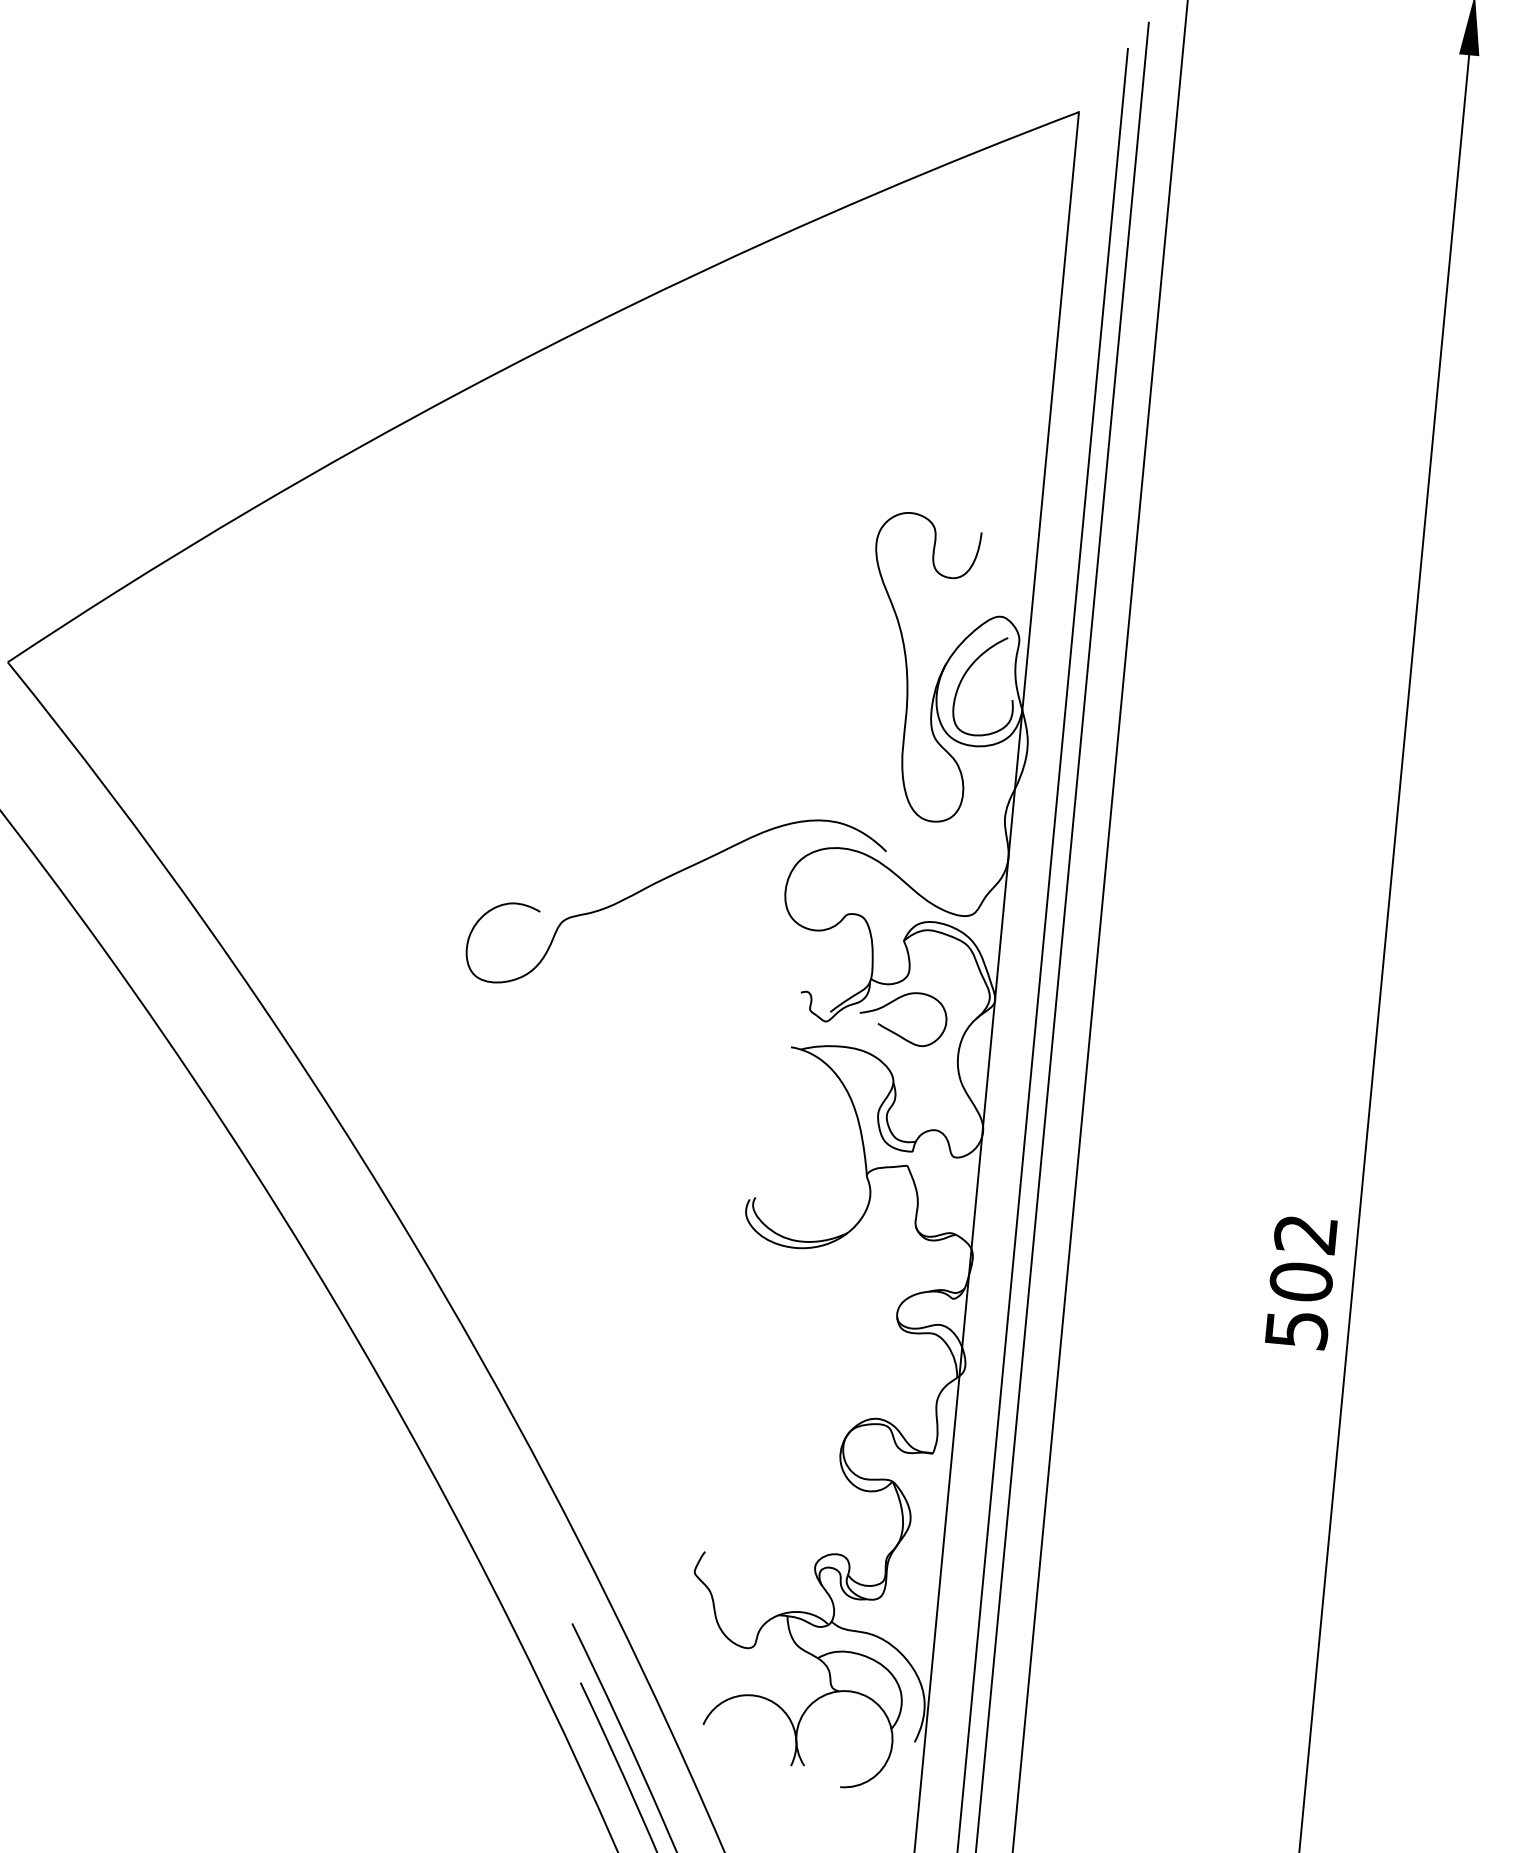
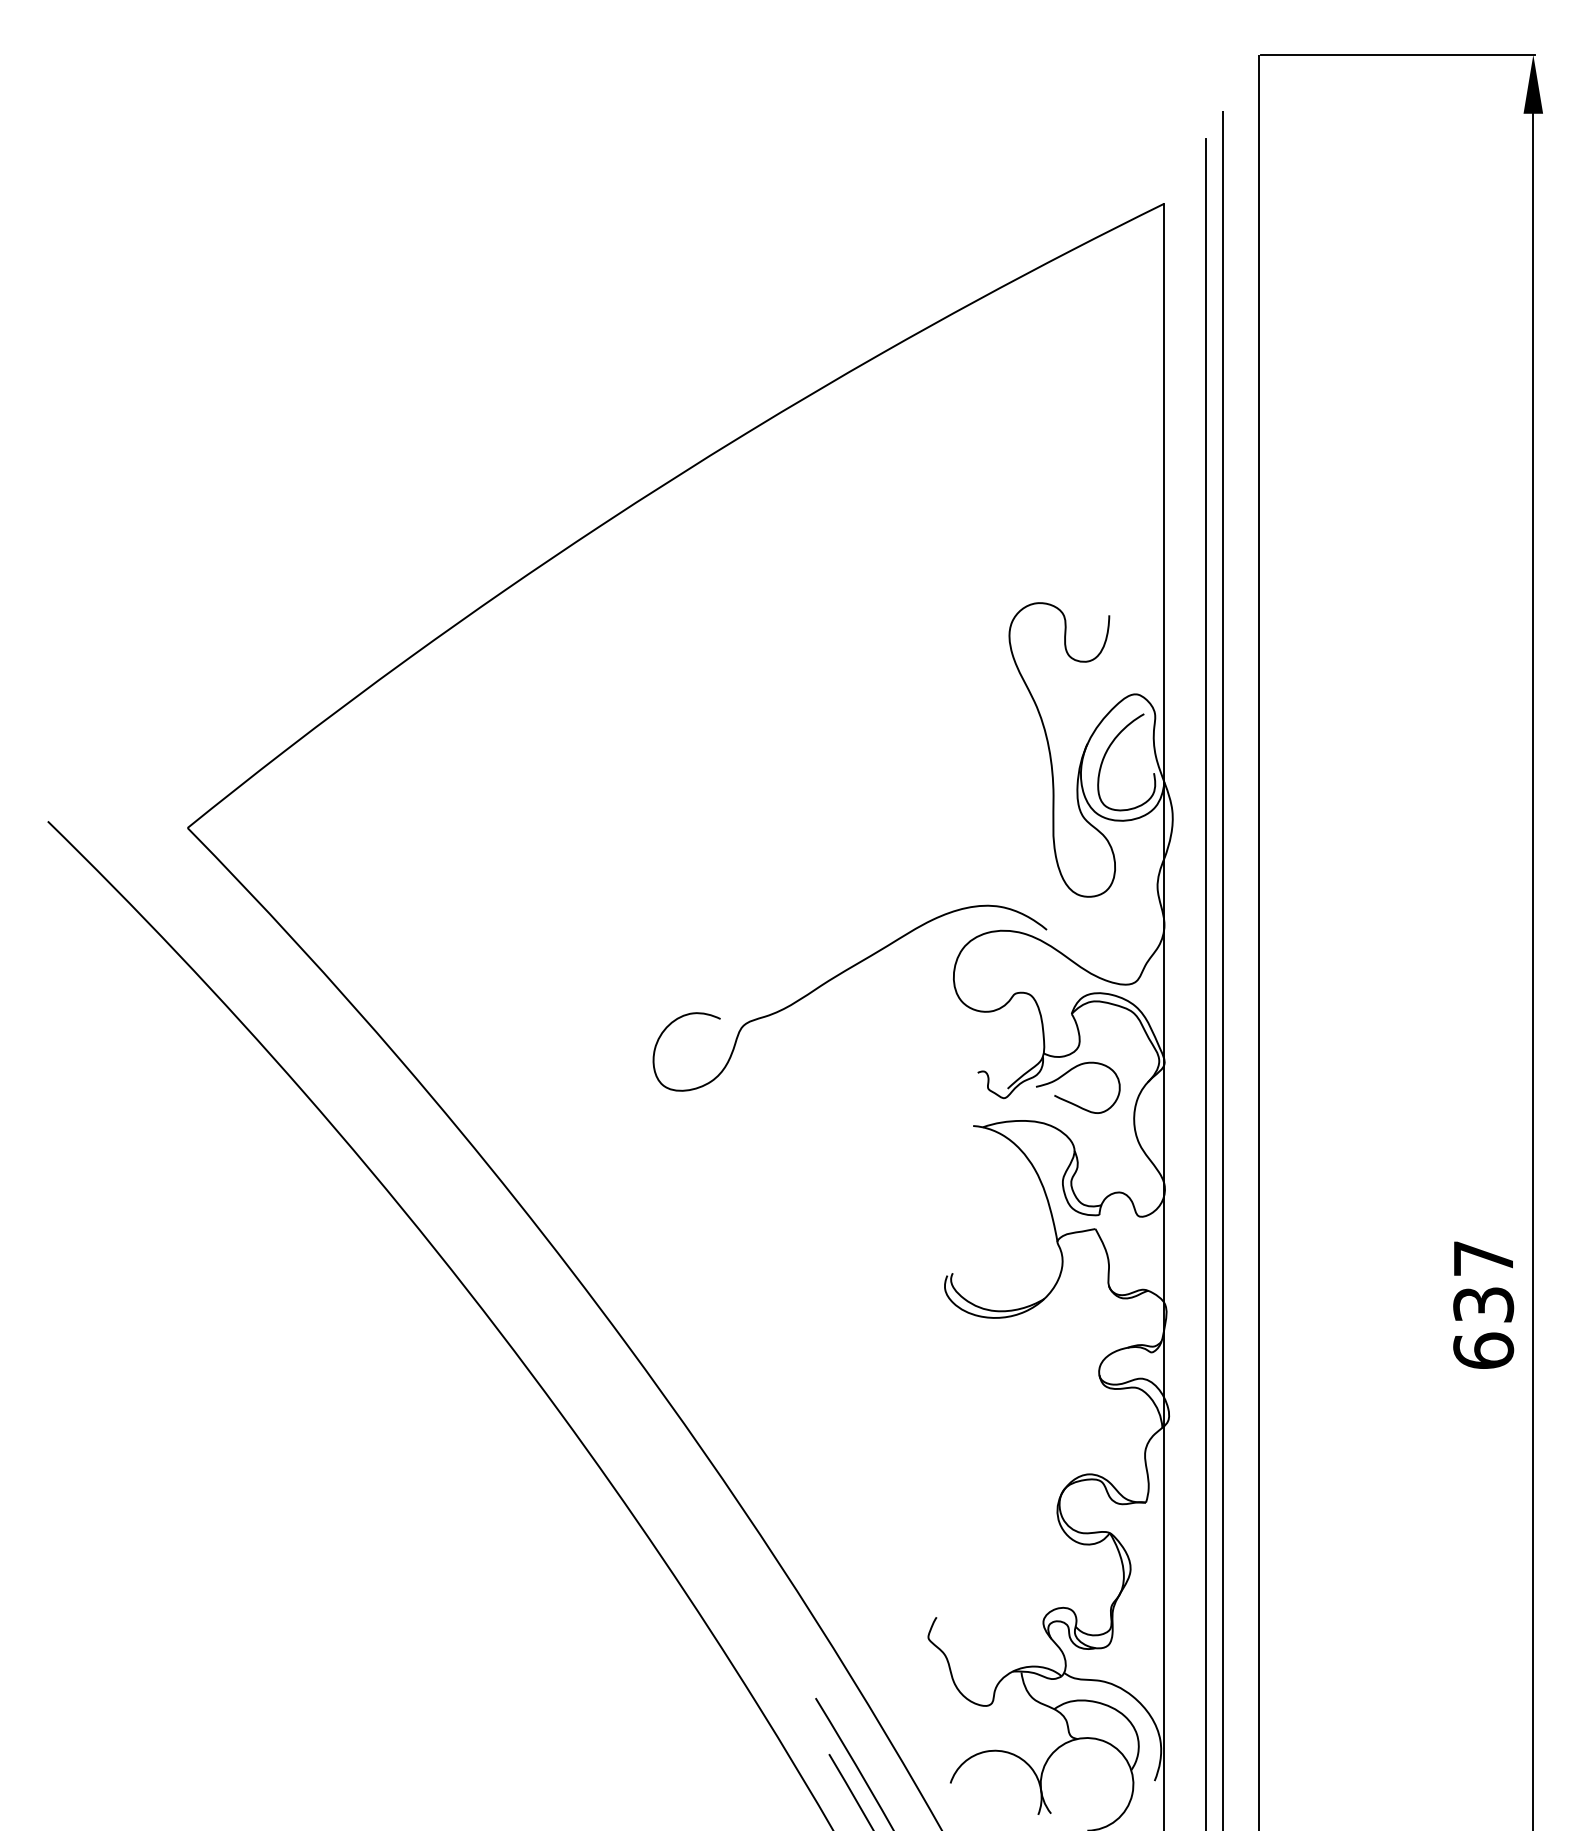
text: (1301, 1281) -> (1483, 1304), 502 -> 637

